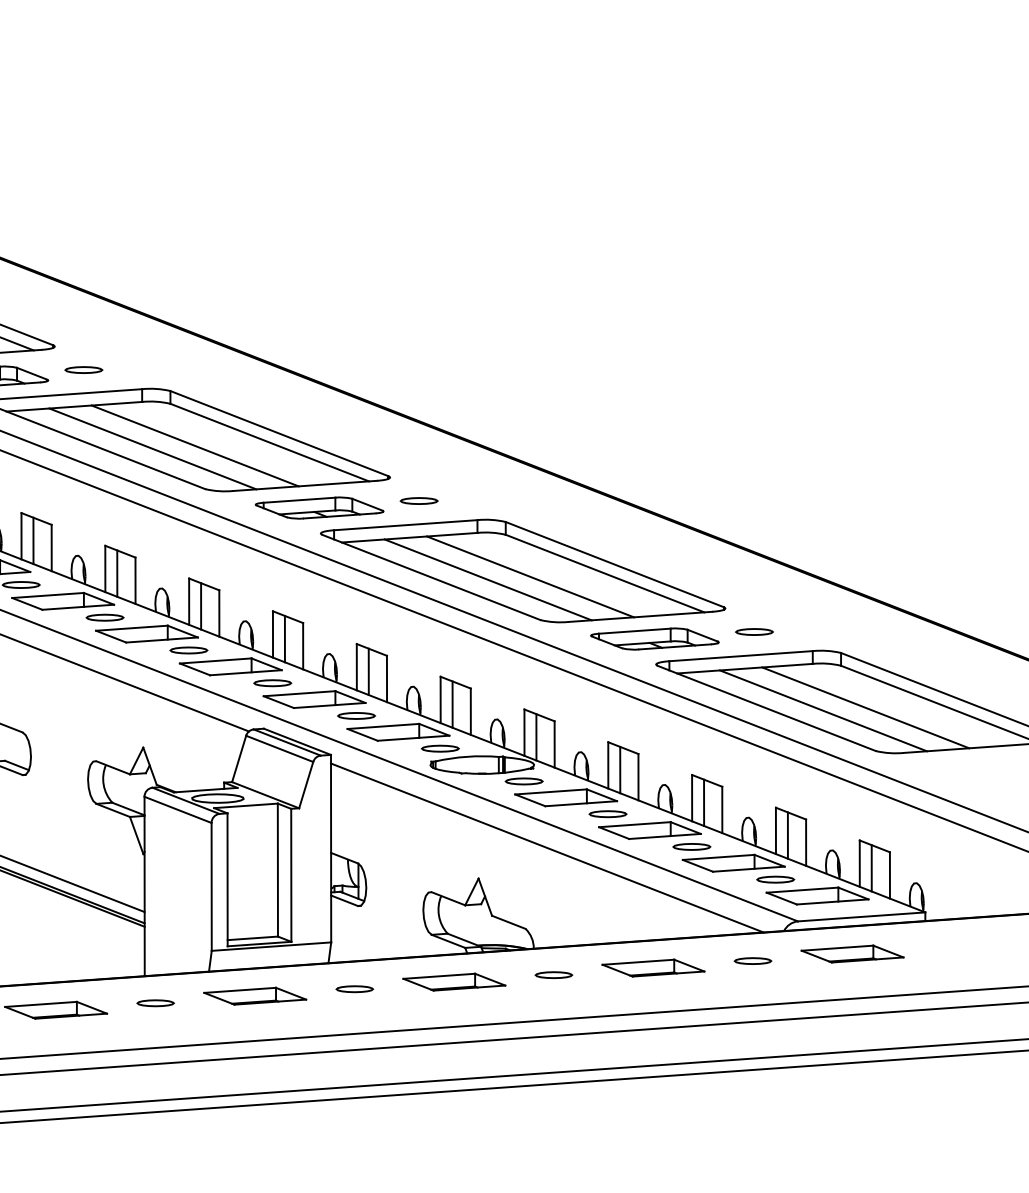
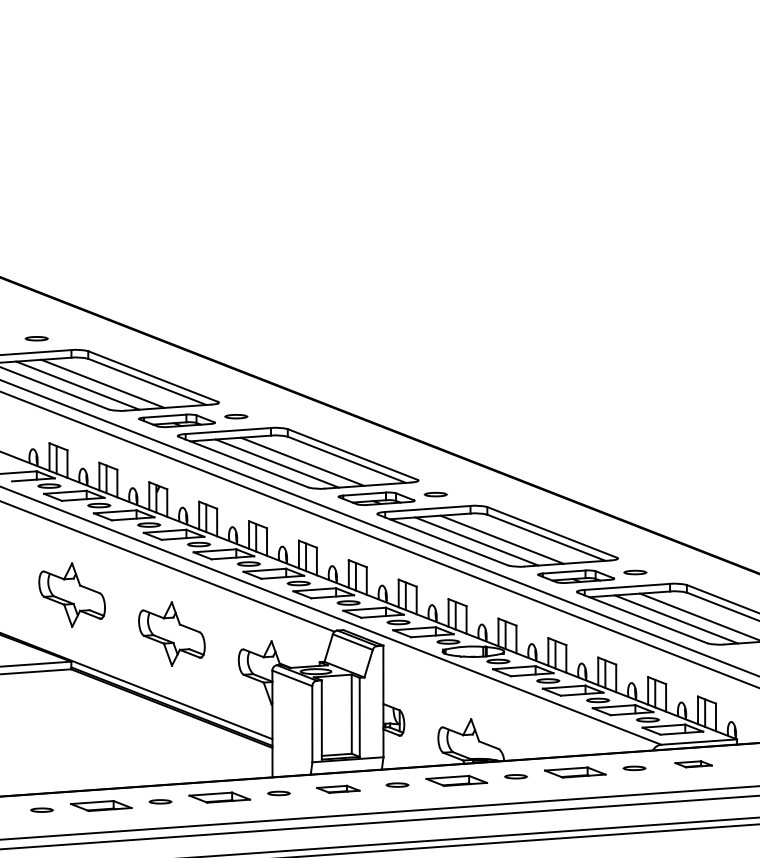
line: (546, 847) -> (511, 700), removed
part: (852, 954) -> (693, 764), size x0.6
part: (255, 996) -> (338, 789), size x0.7

